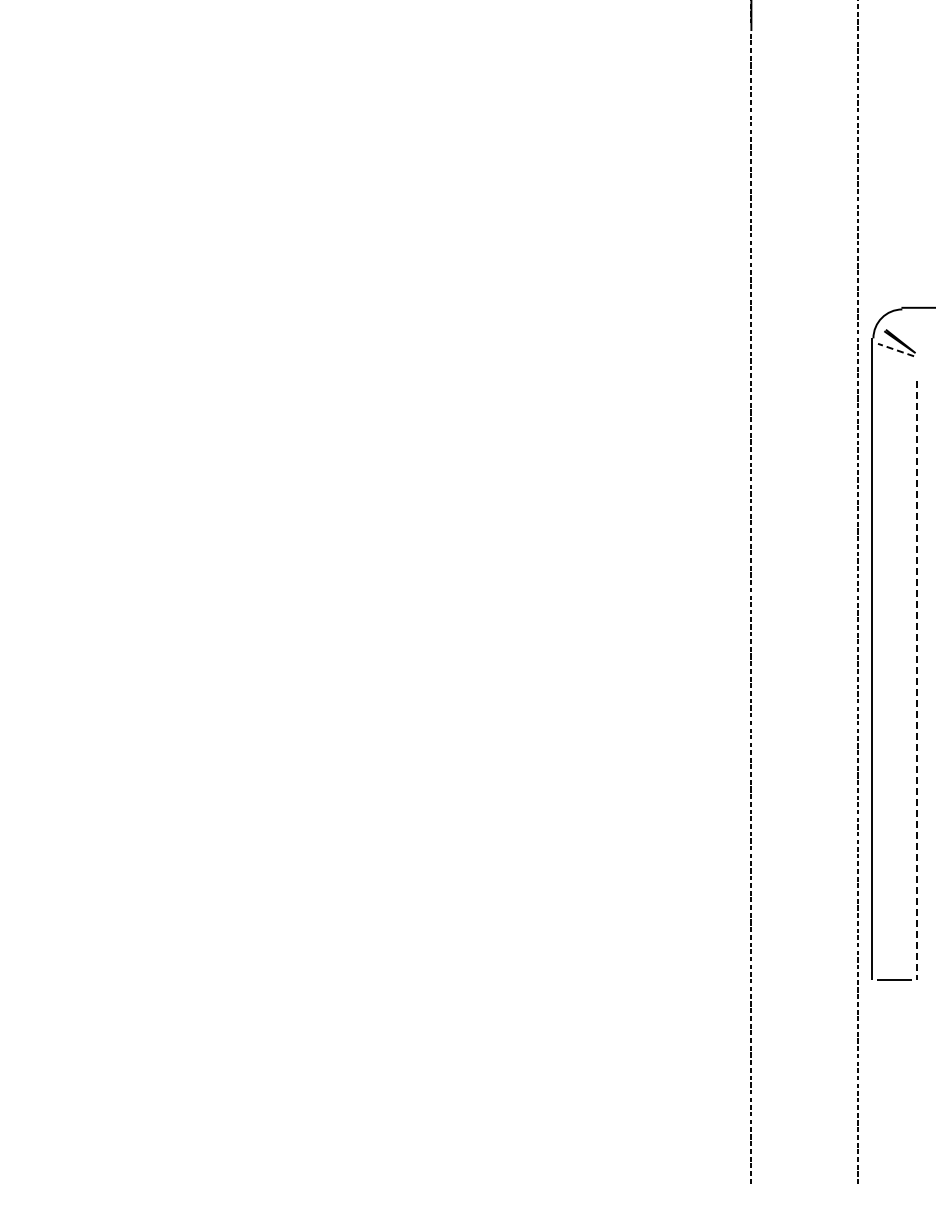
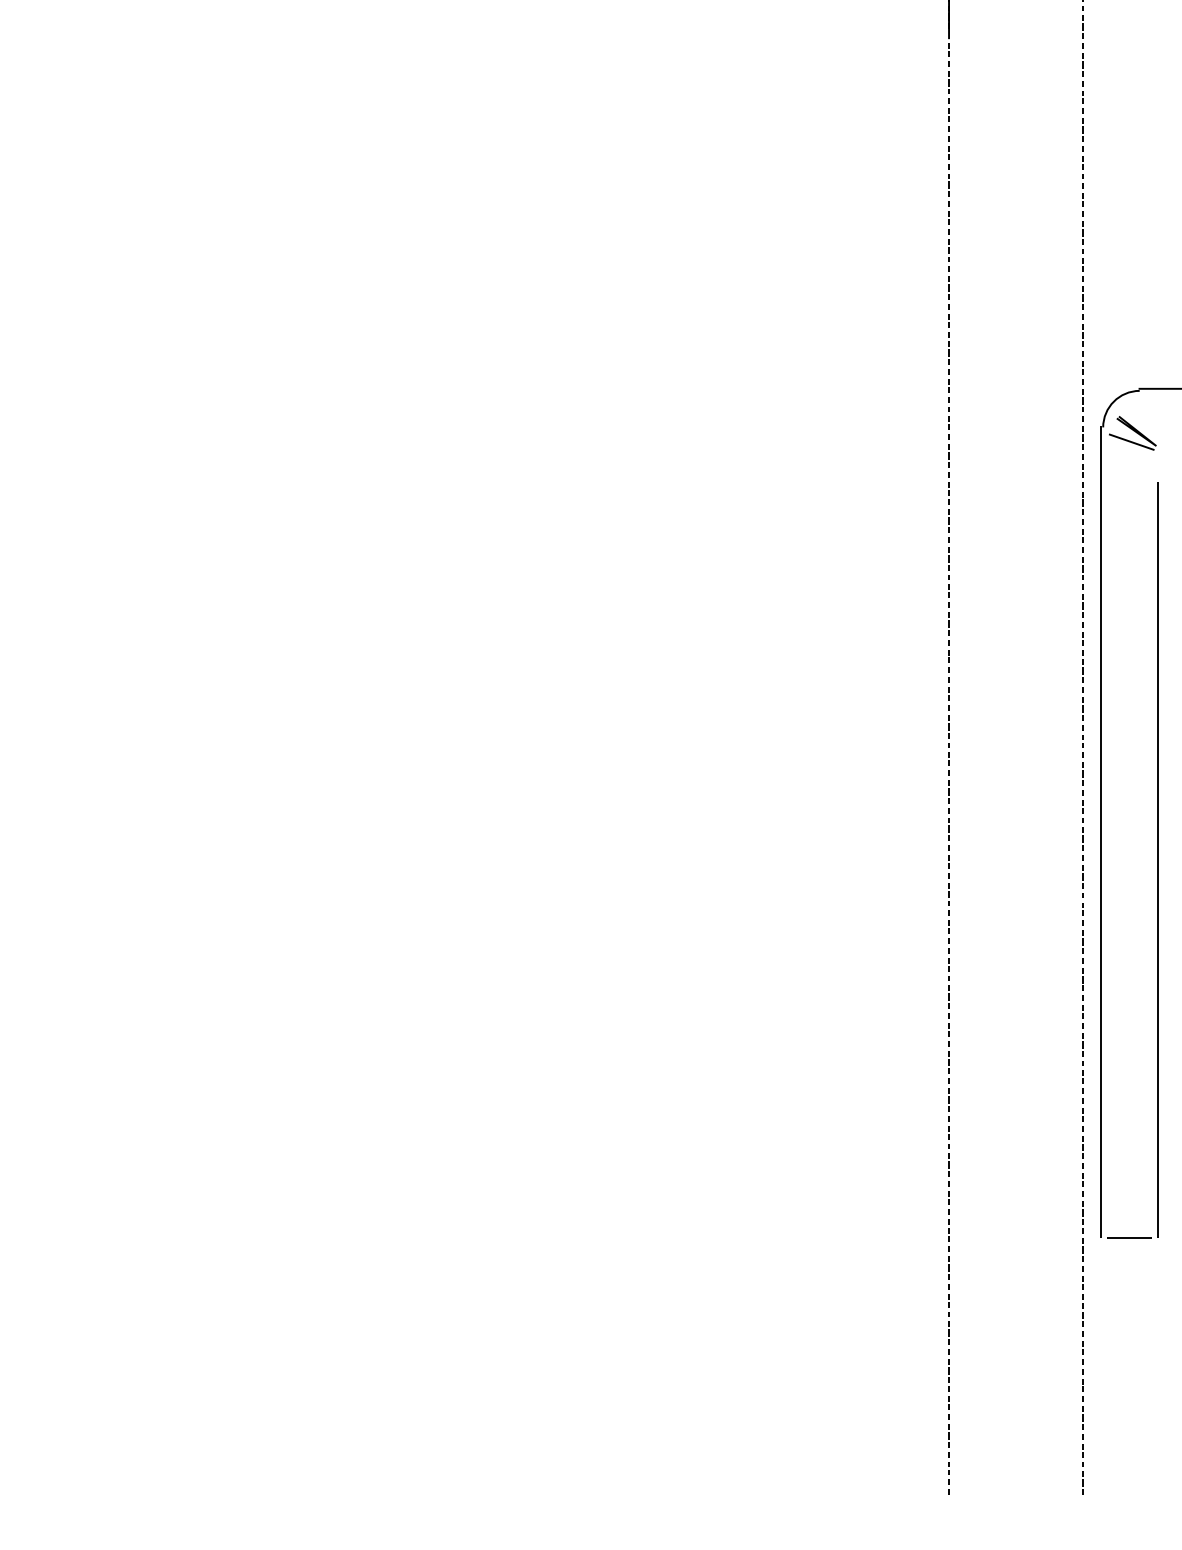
line: (895, 349) -> (1131, 441), dashed -> solid
line: (917, 681) -> (1158, 860), dashed -> solid

